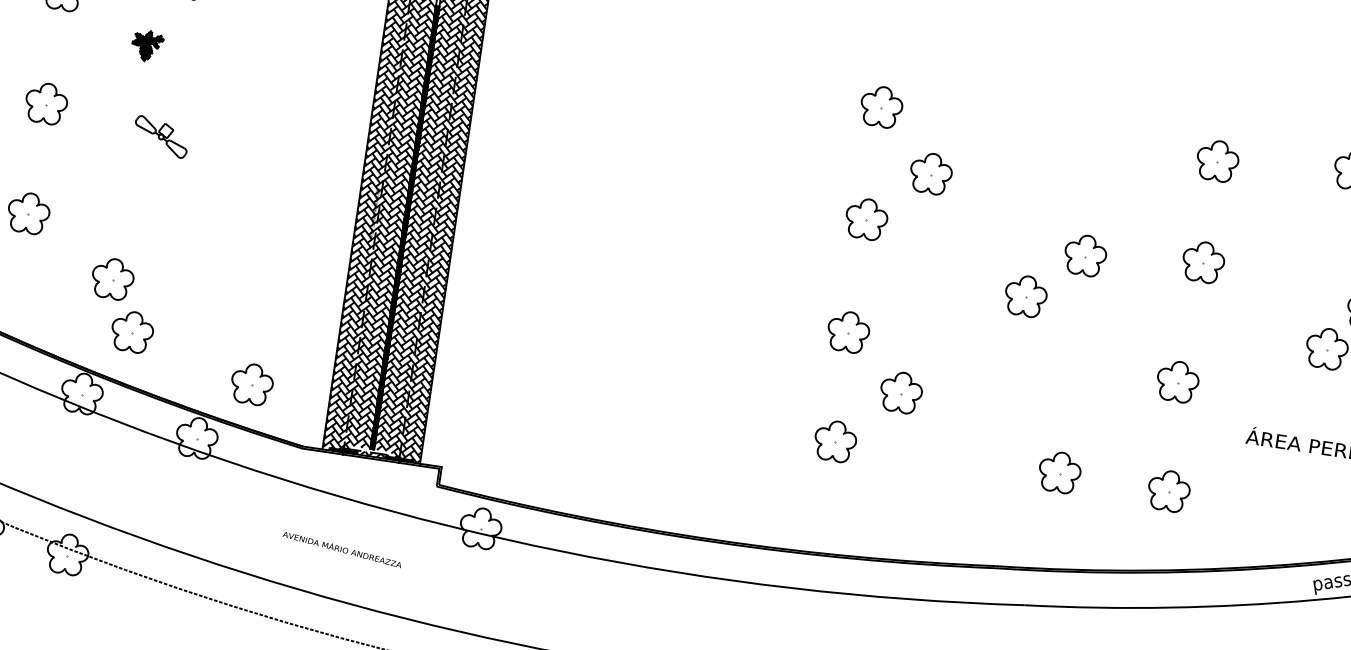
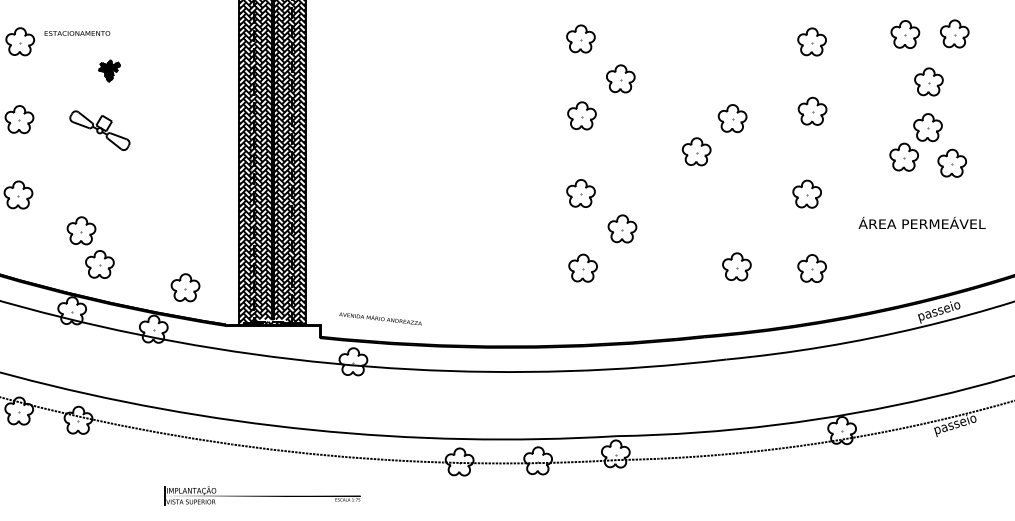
part: (147, 45) -> (109, 70), moved
part: (160, 136) -> (99, 130), size x1.6
text: (342, 549) -> (380, 318), moved

